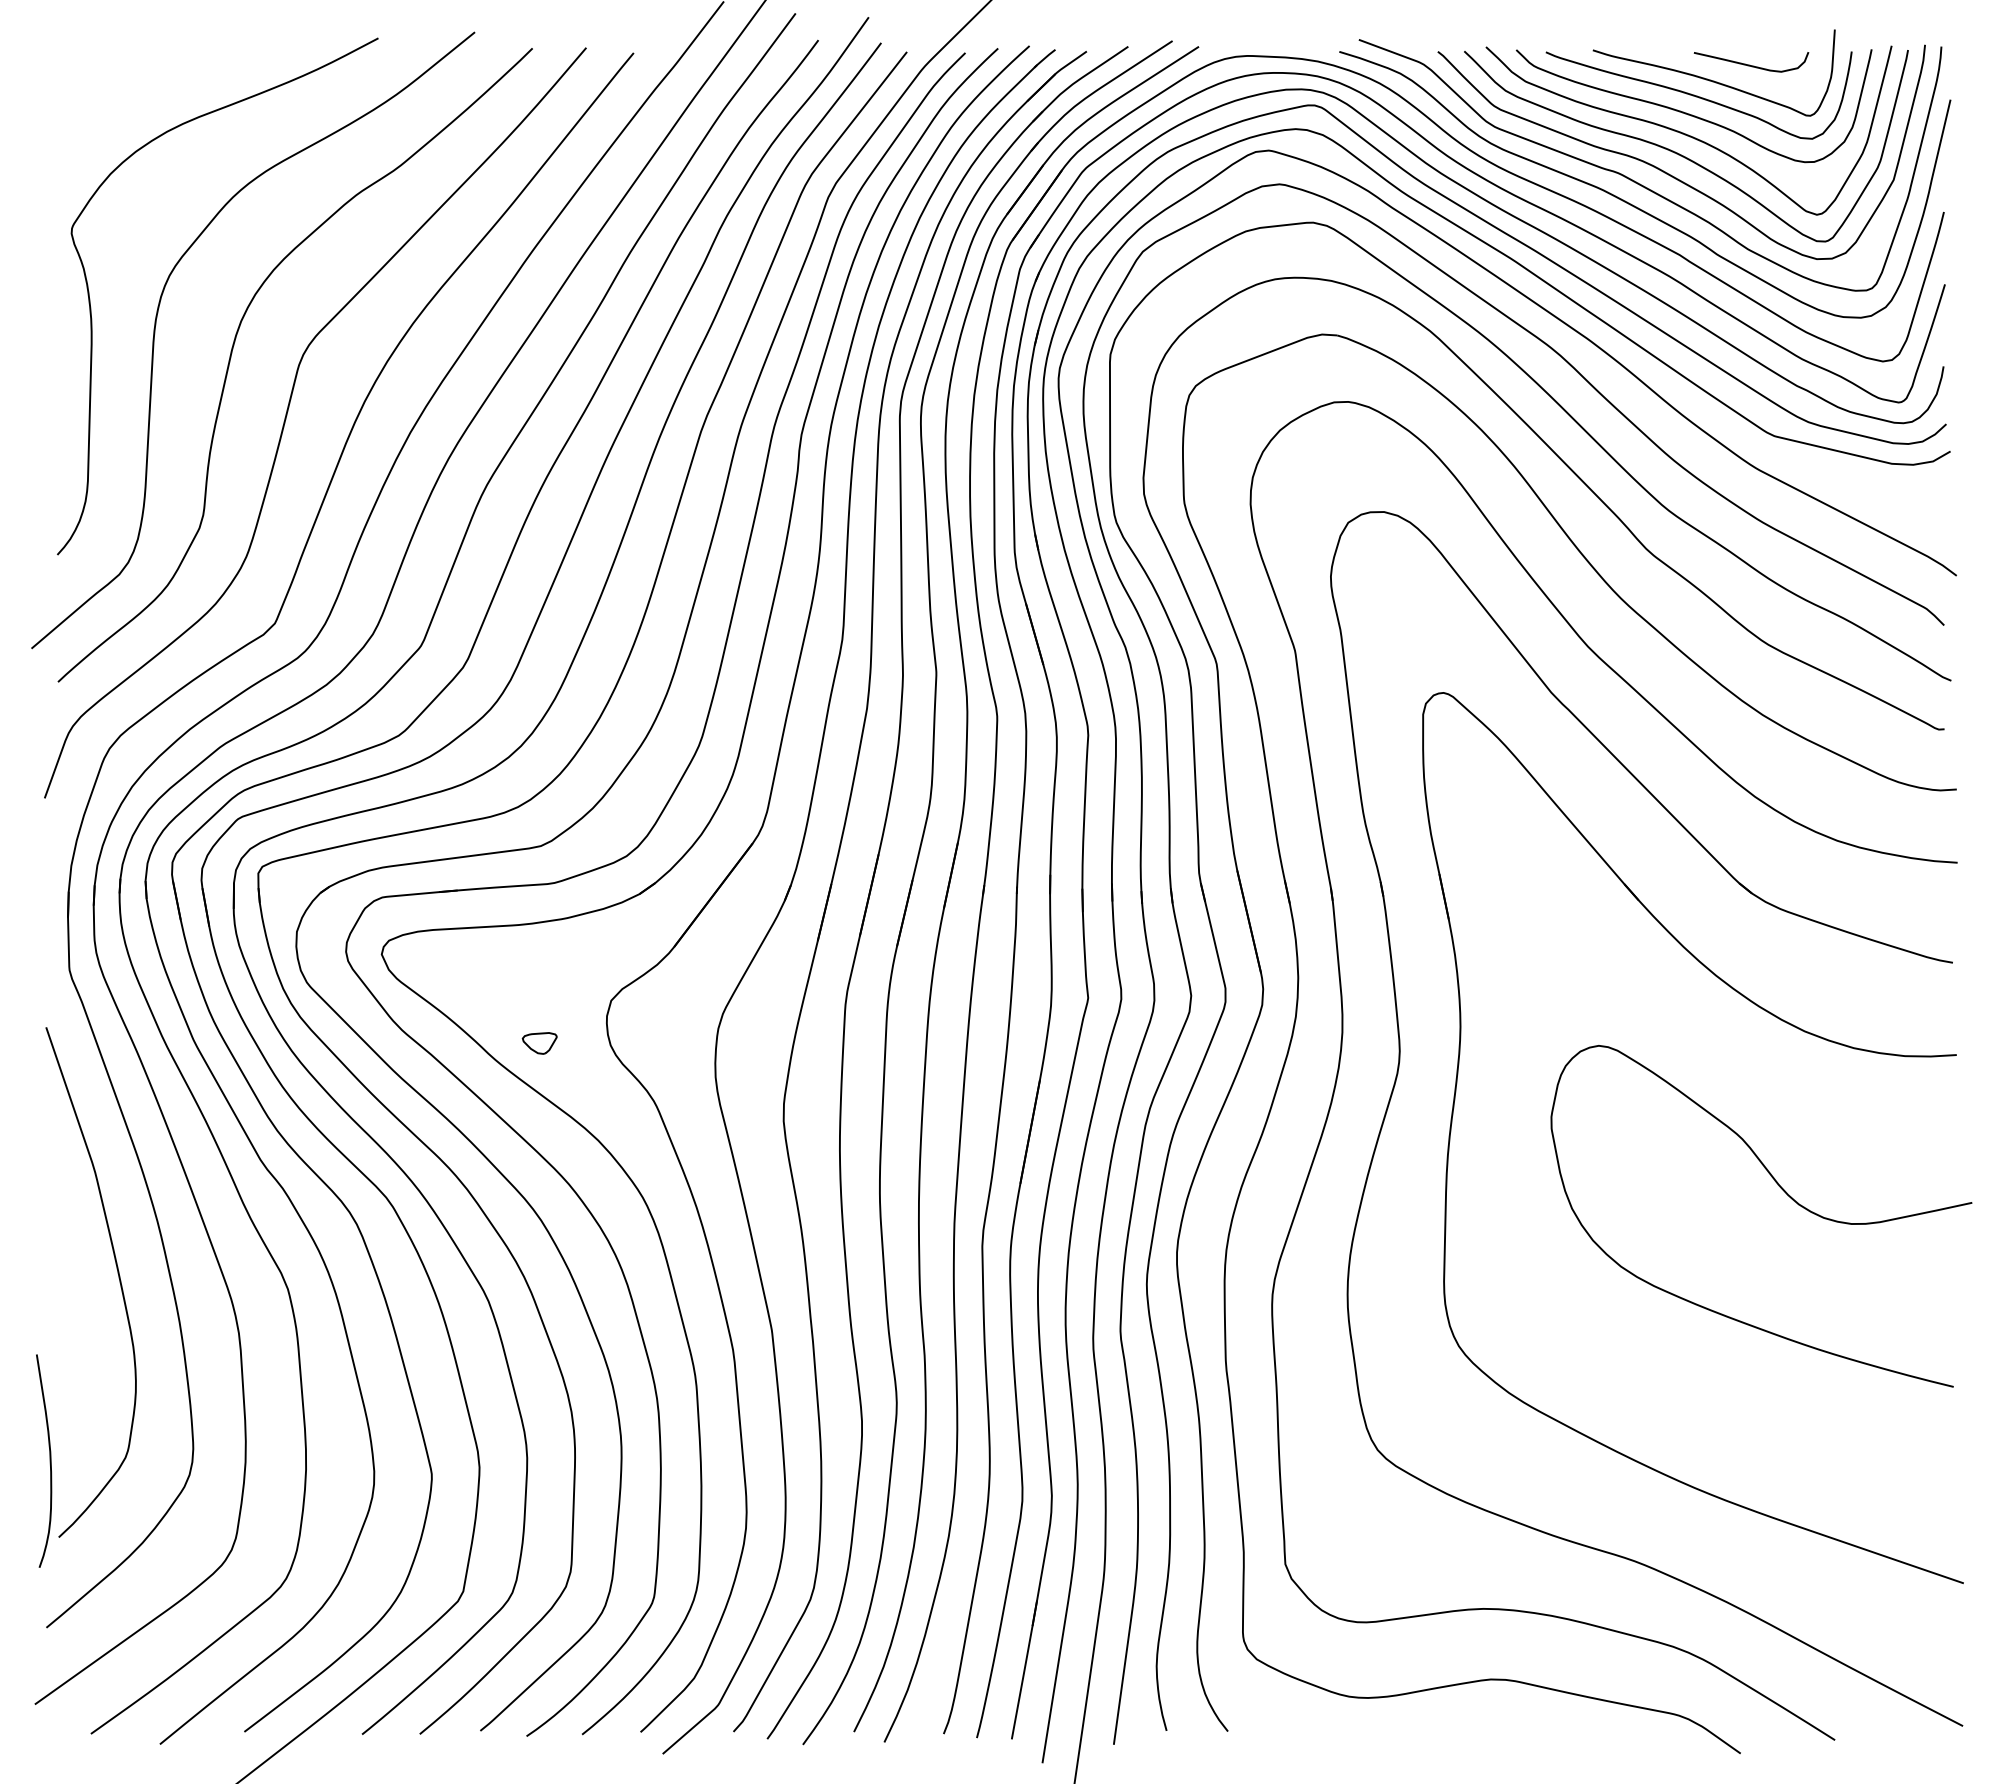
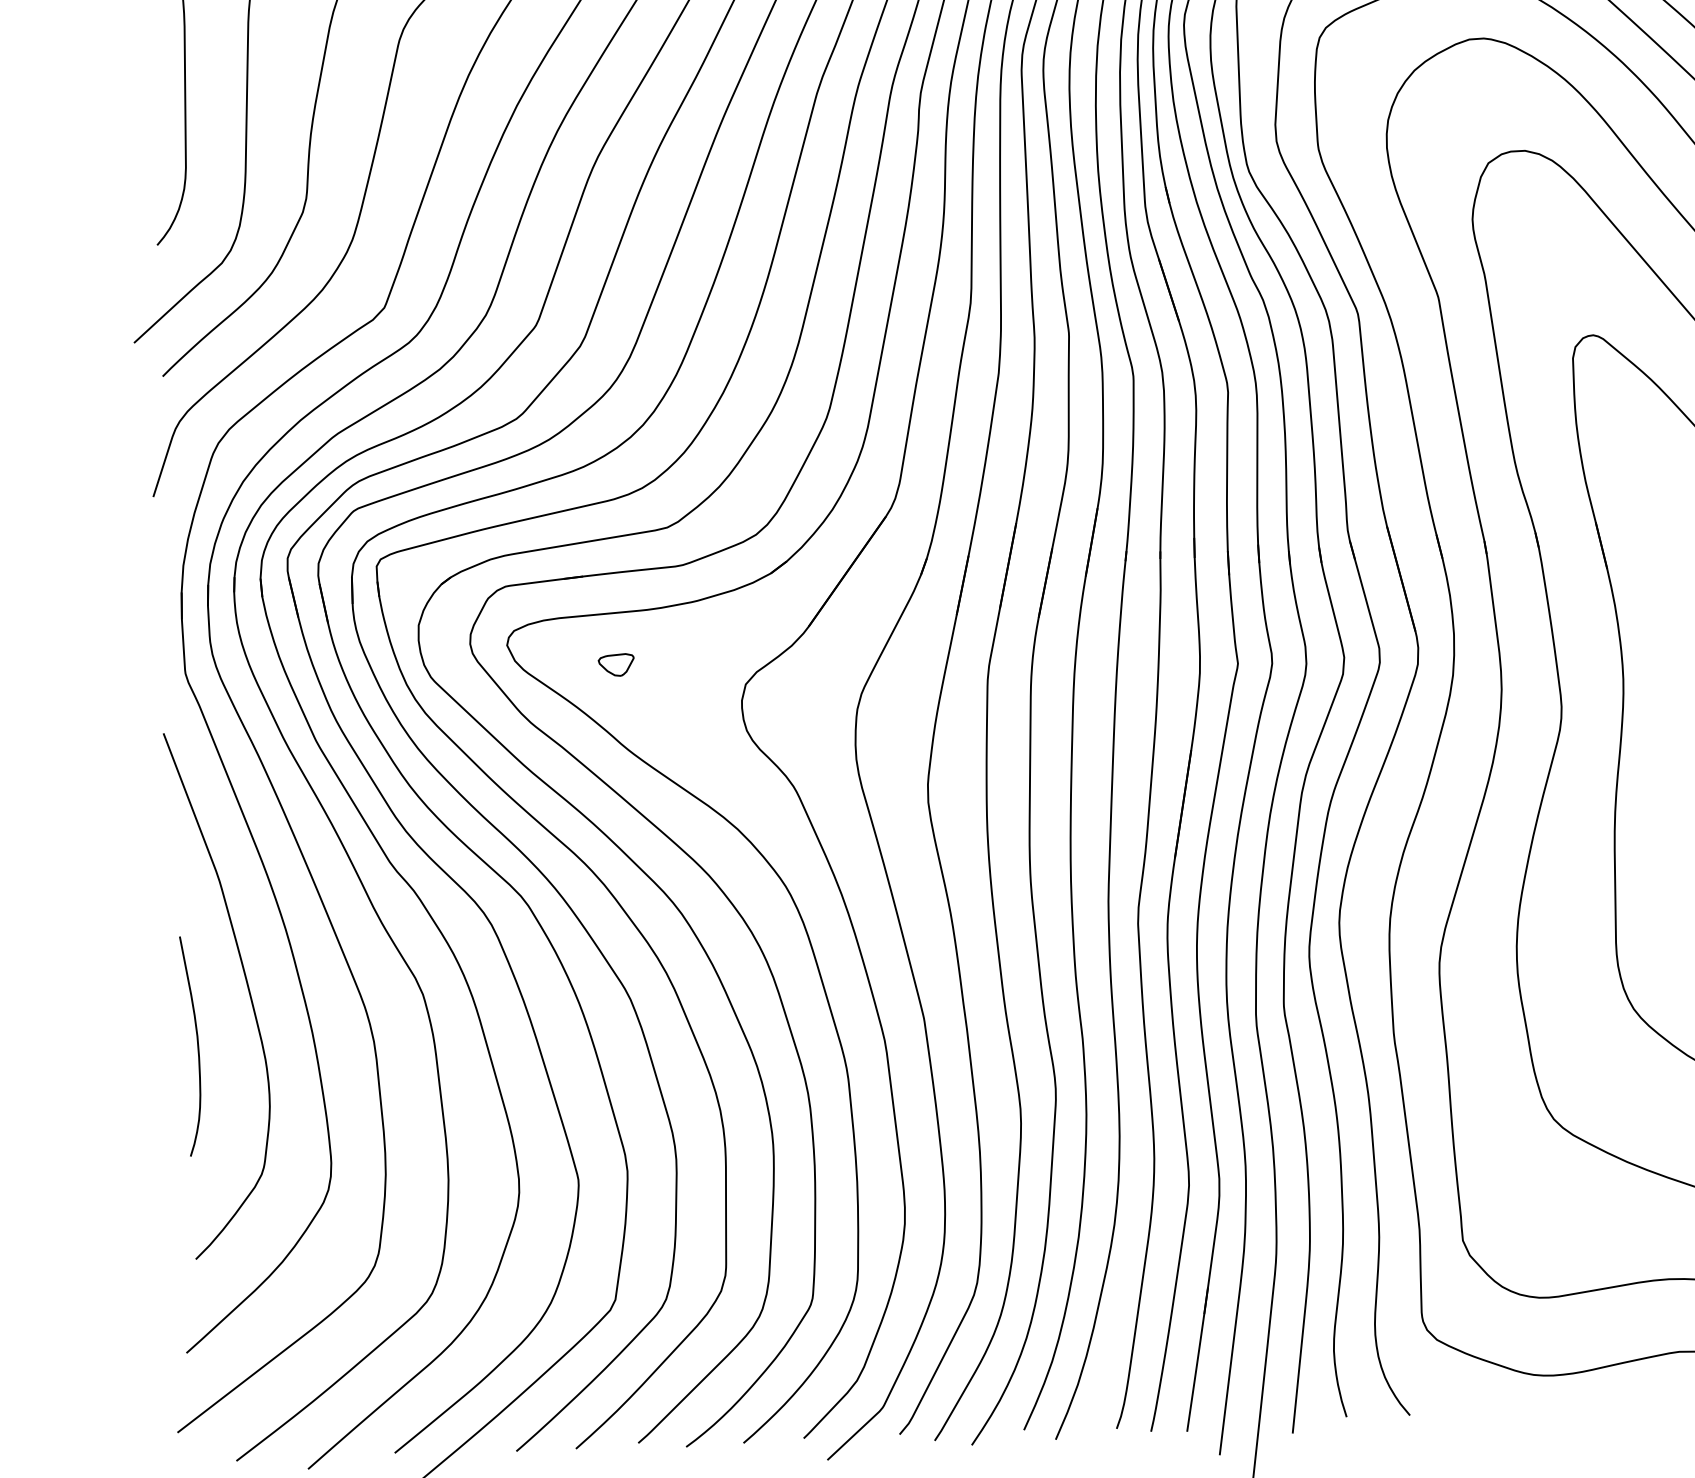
part: (539, 1043) -> (616, 665), moved
curve: (49, 1460) -> (196, 1045), moved

